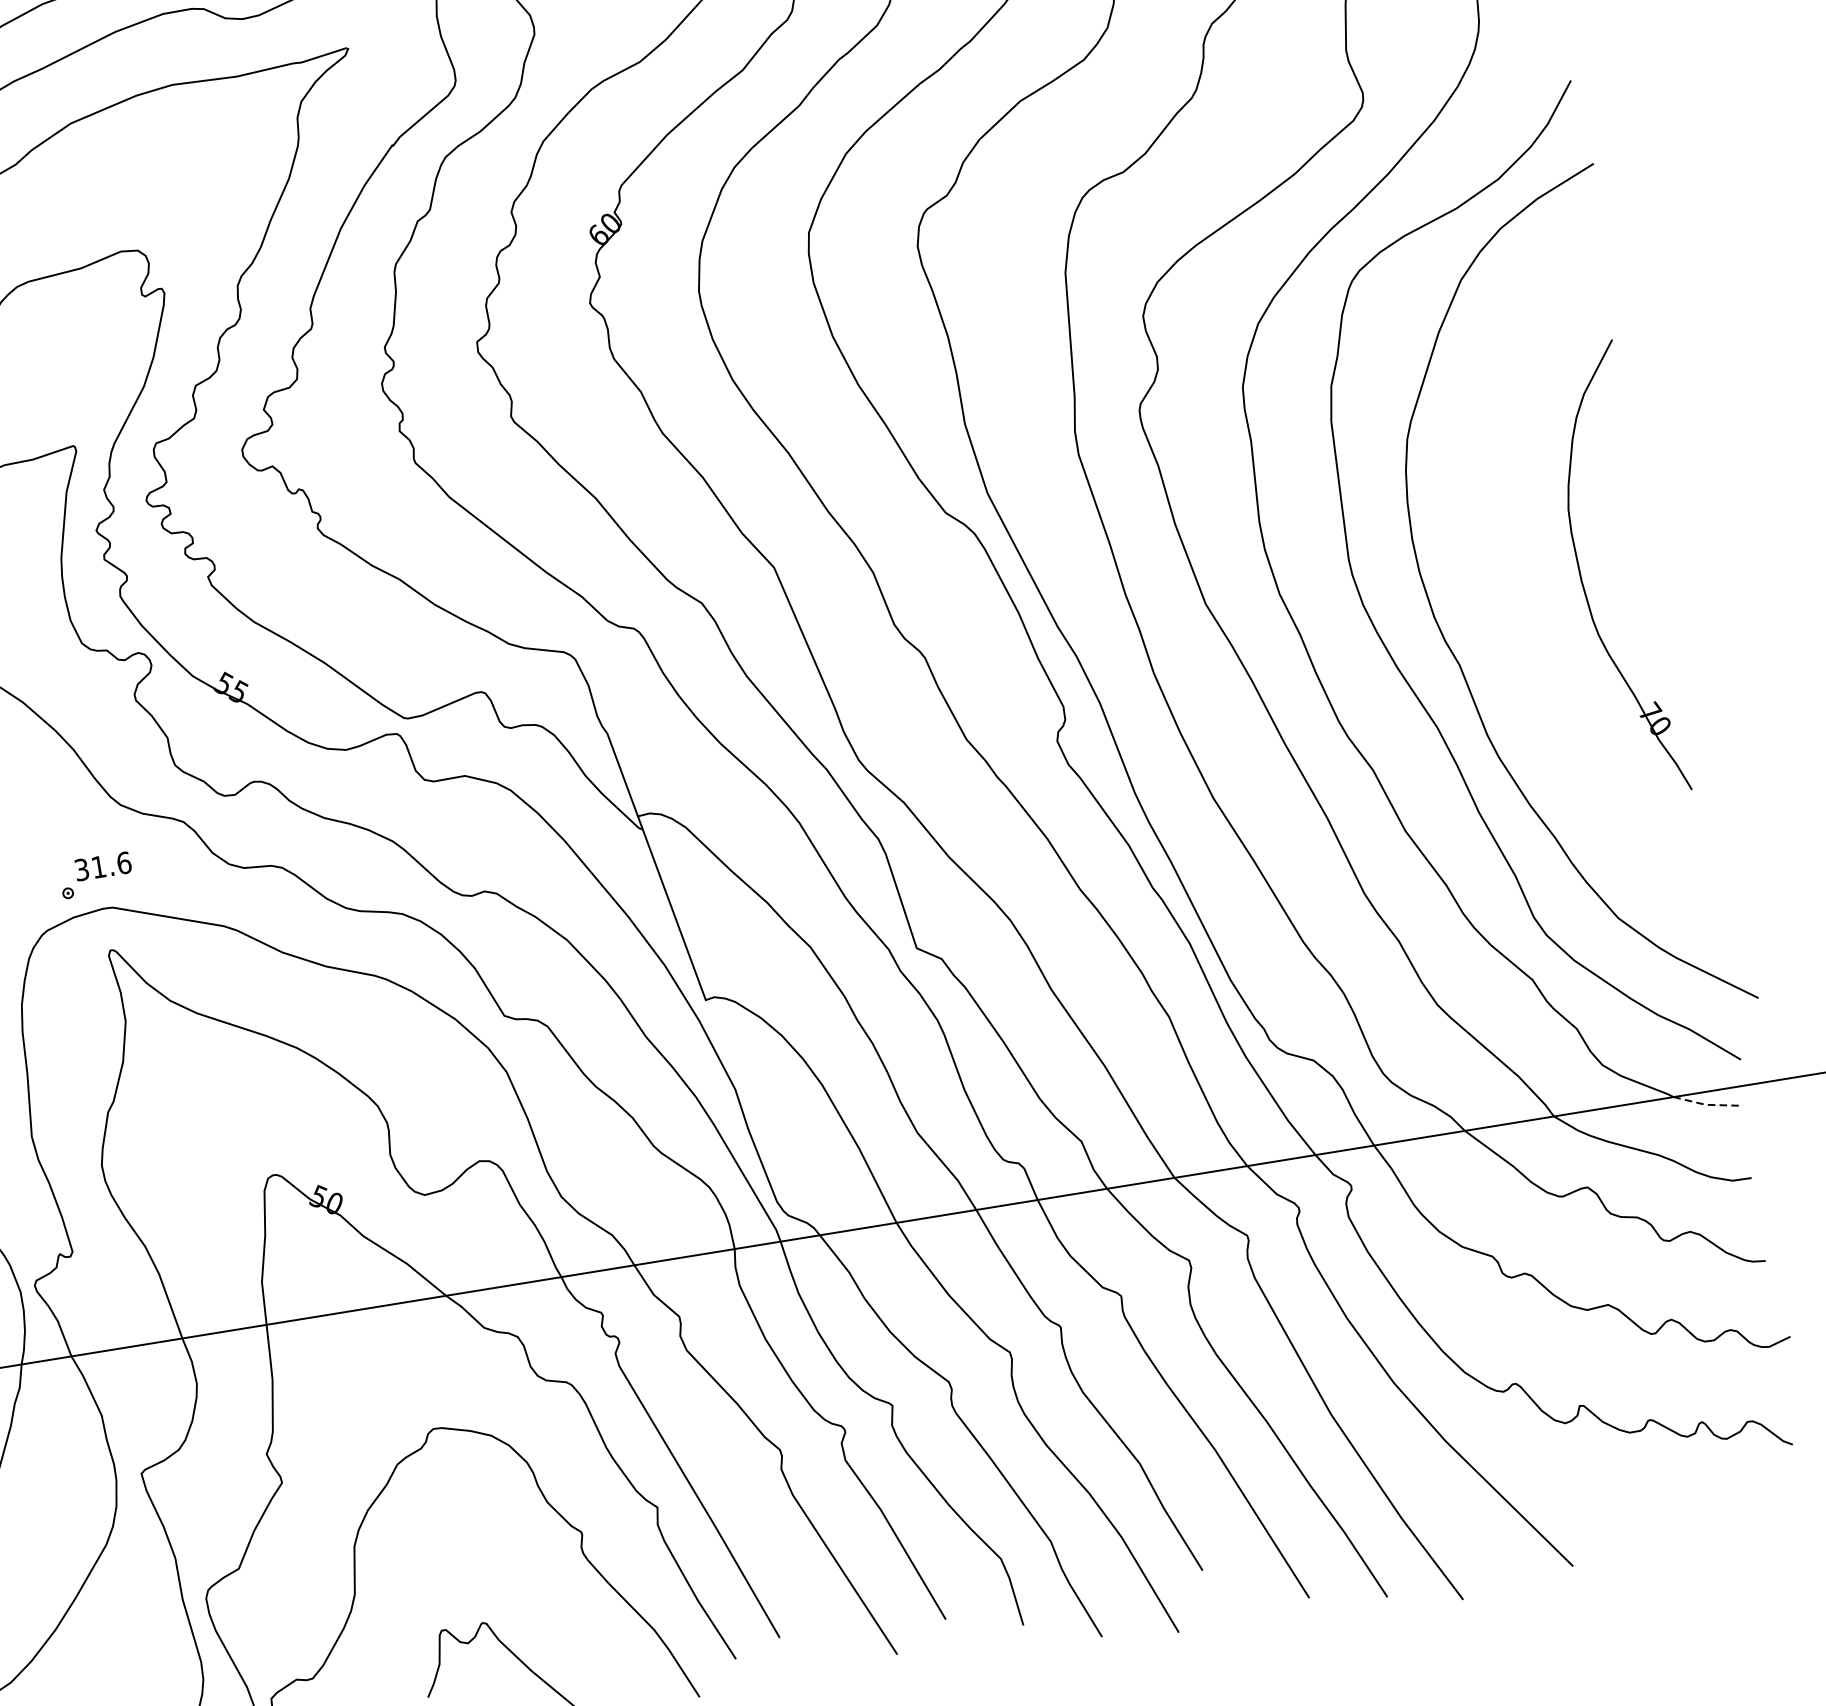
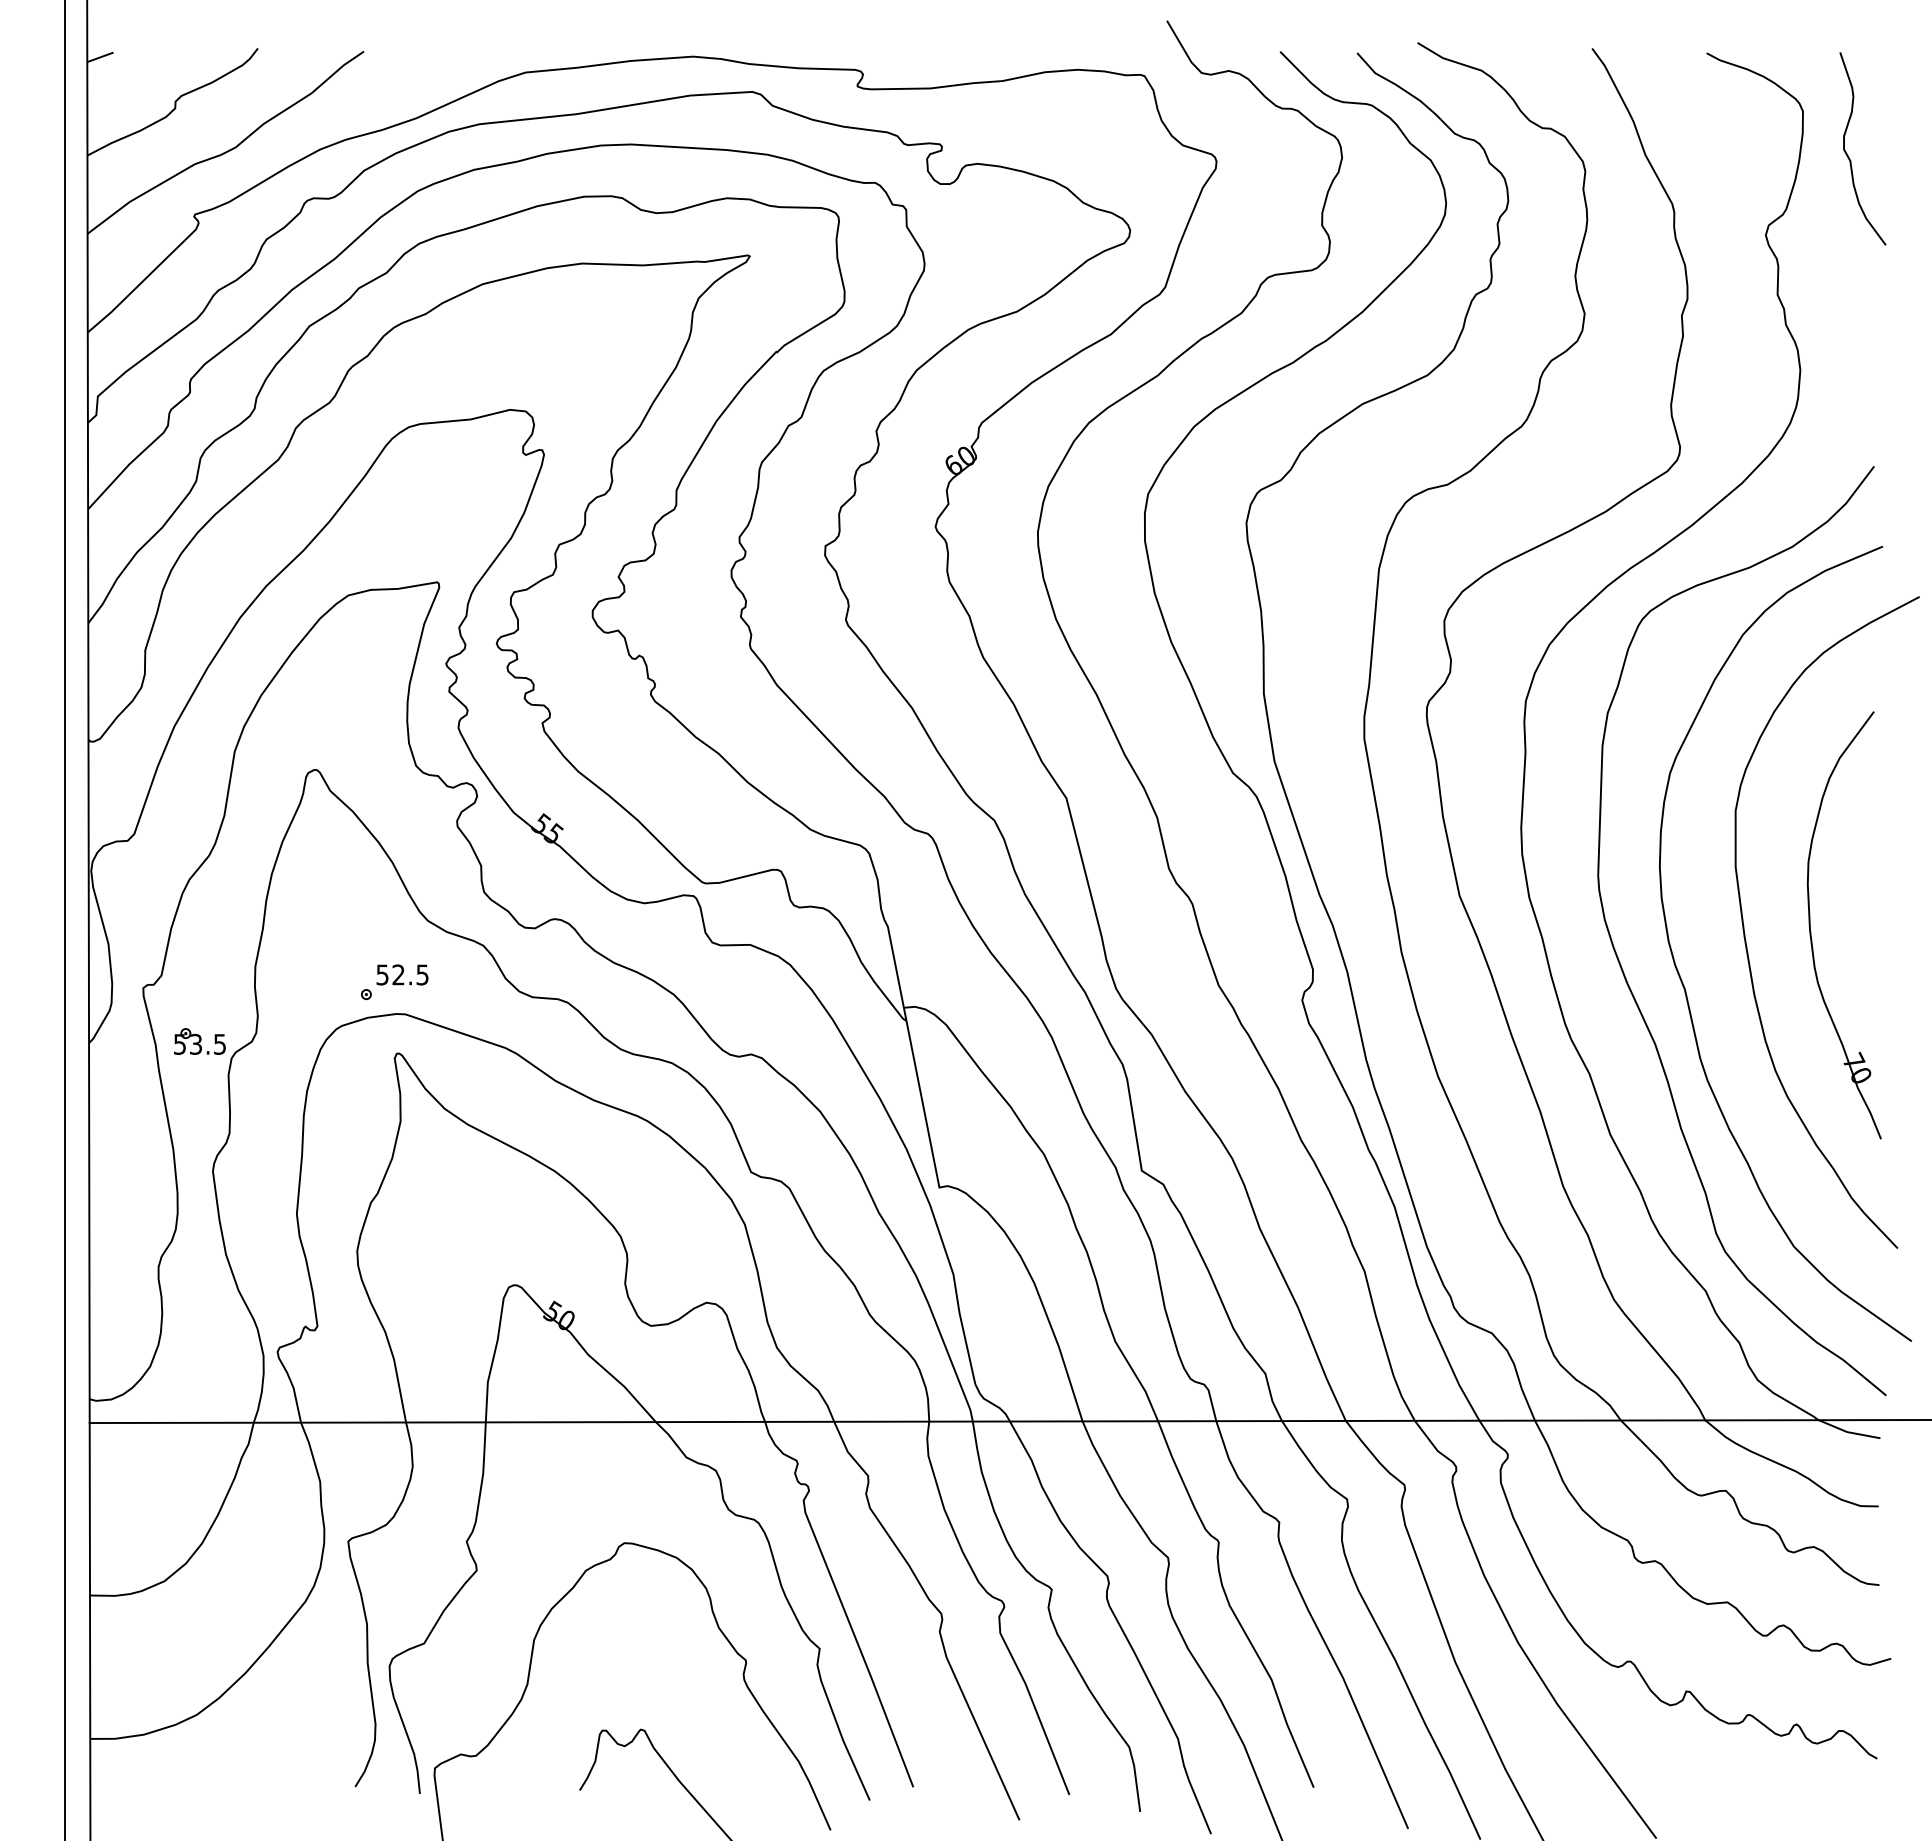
curve: (1514, 595) -> (1745, 933), added
text: (103, 865) -> (403, 974), 31.6 -> 52.5
line: (1707, 1105) -> (1848, 1432), dashed -> solid

